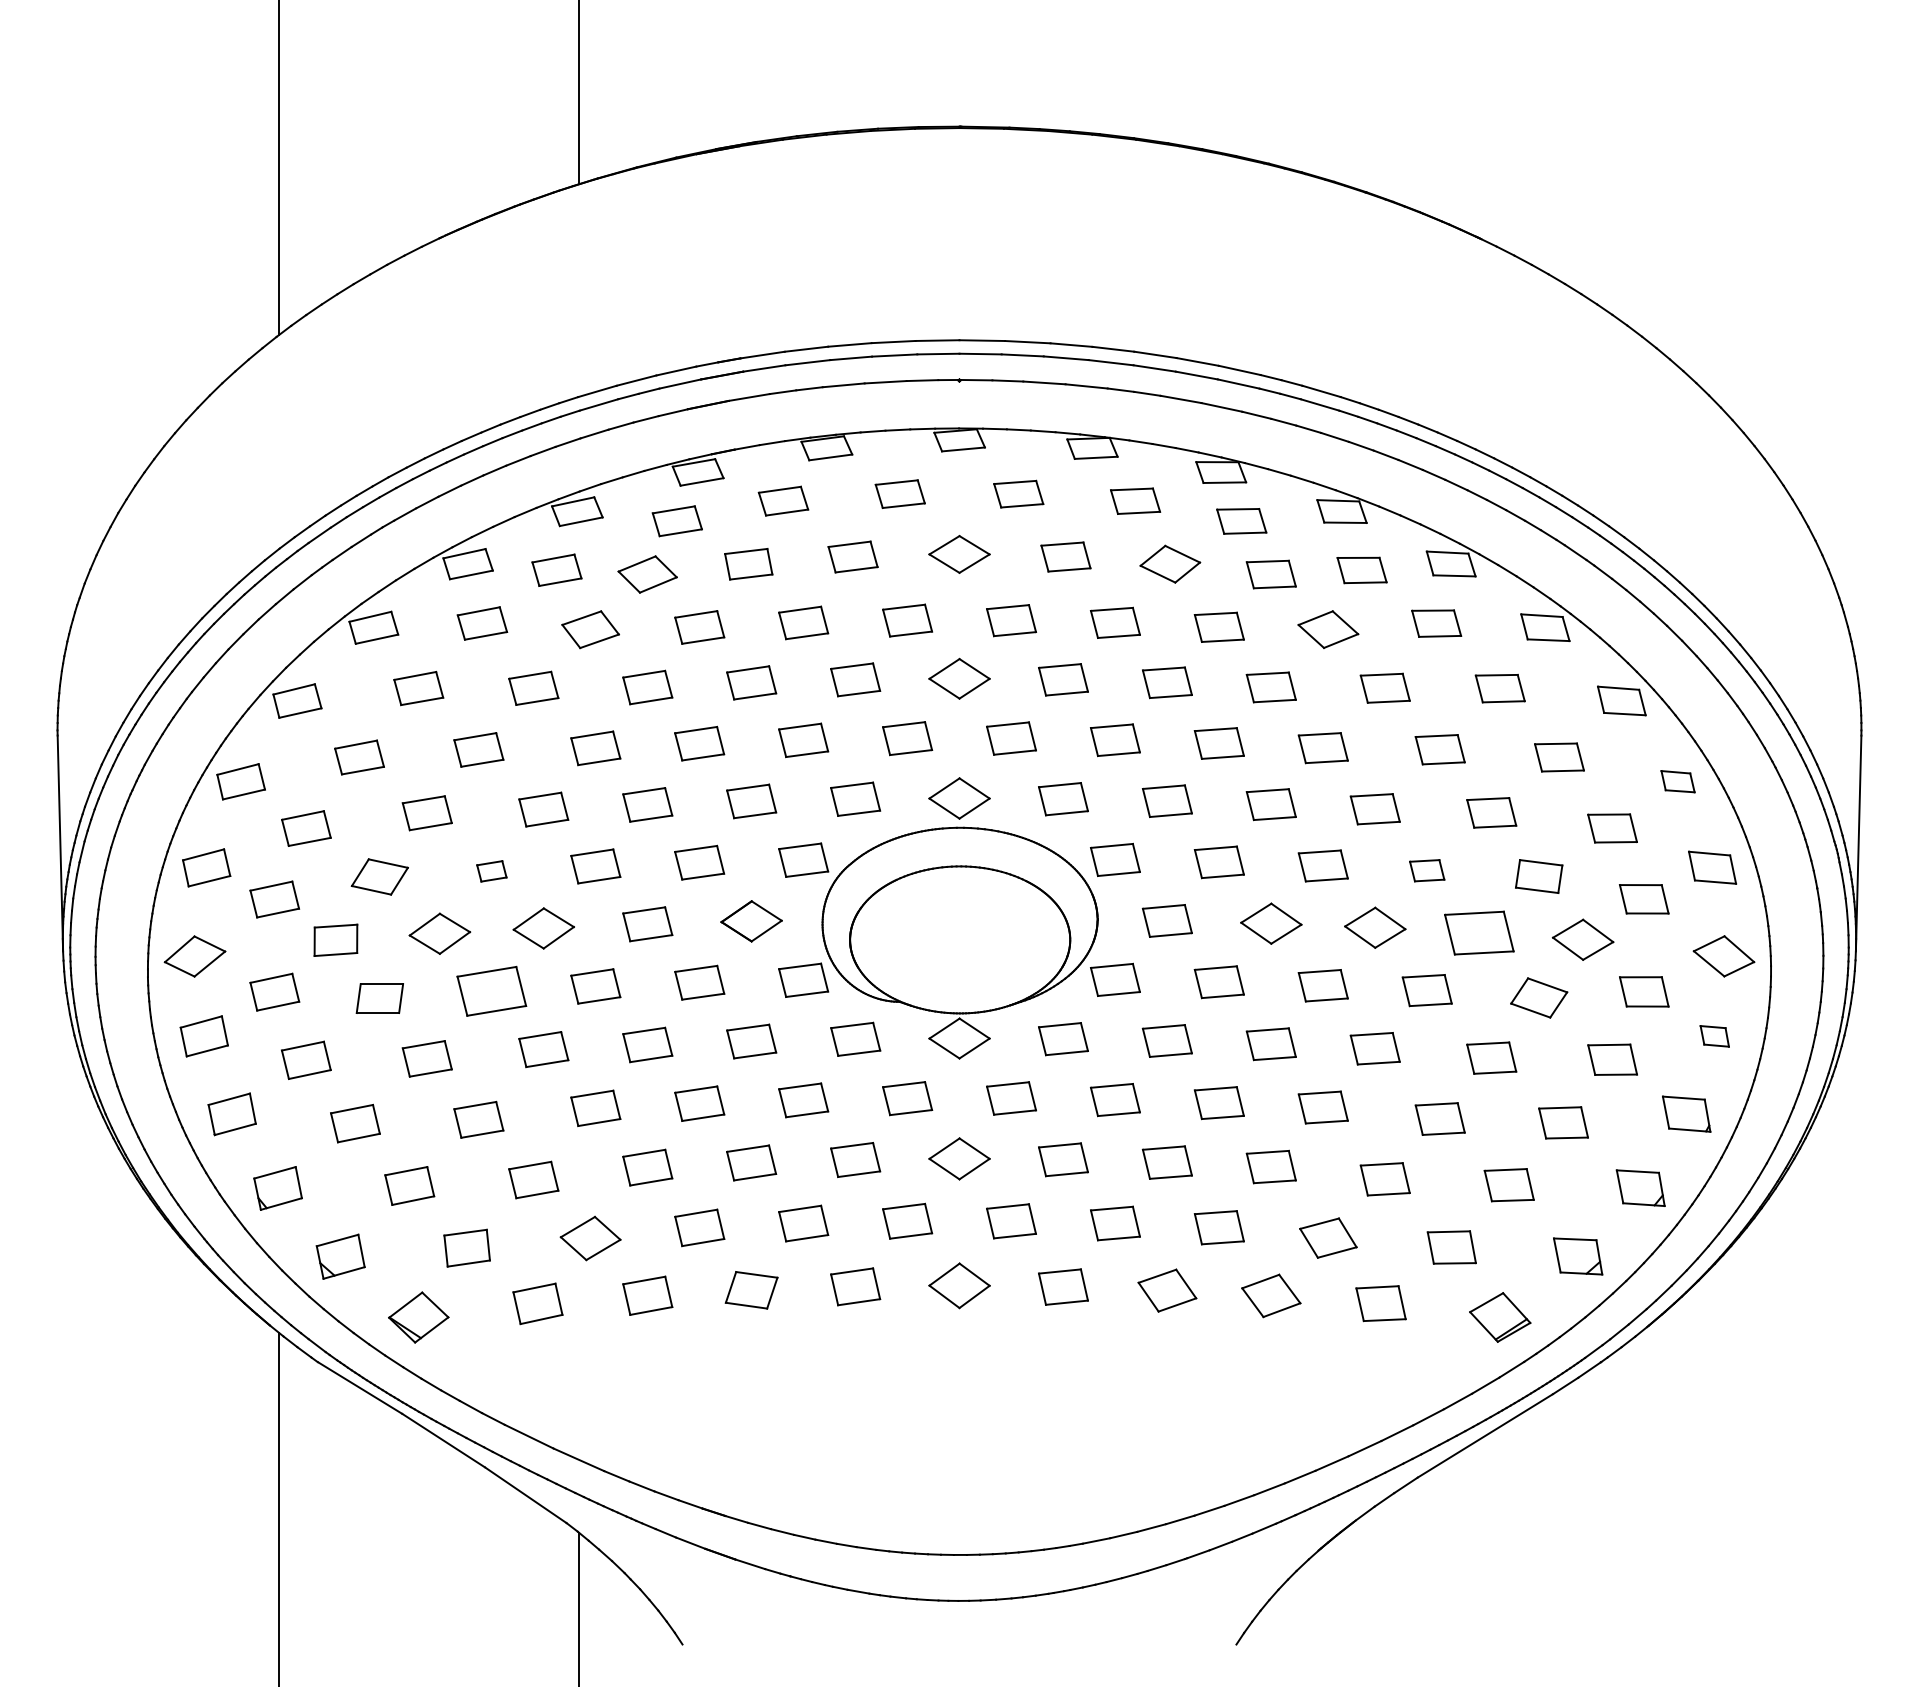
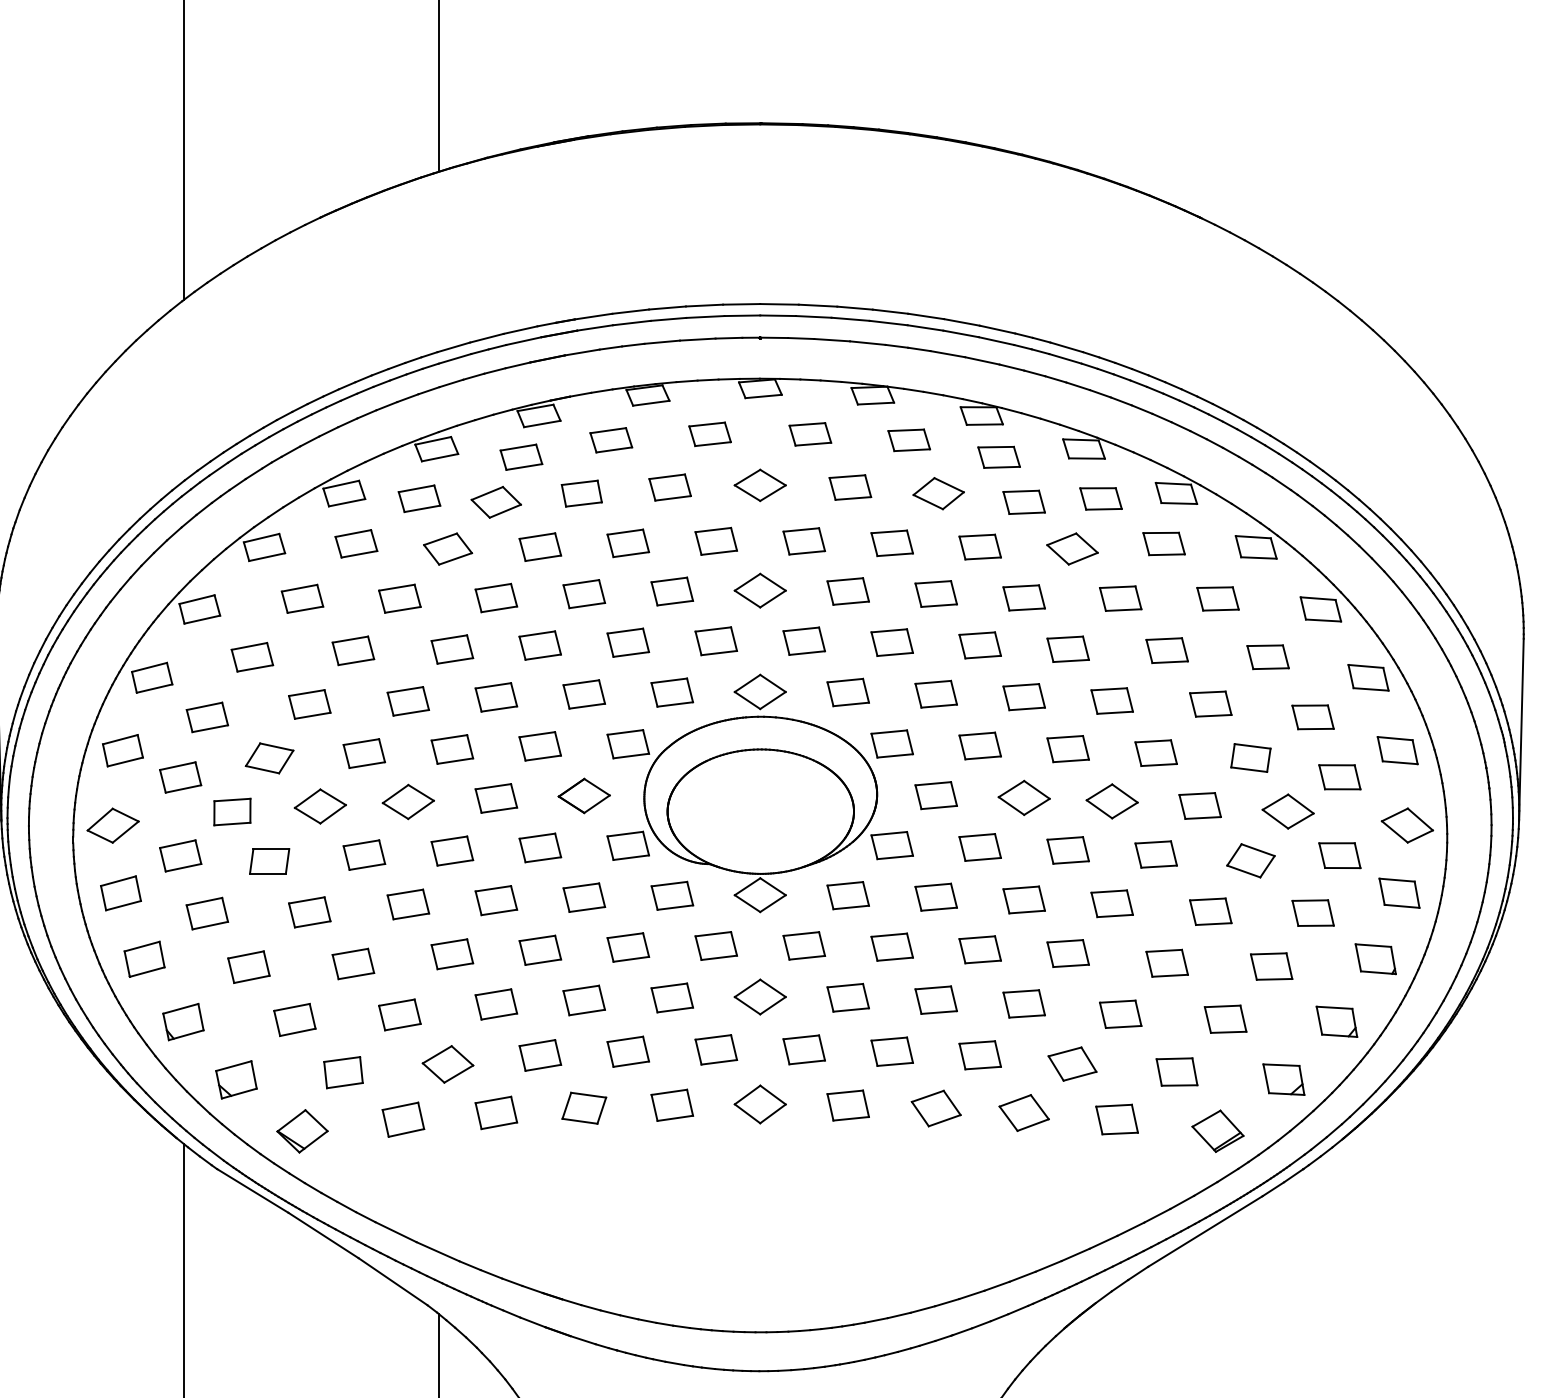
part: (1677, 781) -> (1368, 677), size x1.43
part: (1426, 870) -> (1155, 752), size x1.43
part: (491, 871) -> (364, 753), size x1.67
part: (1478, 933) -> (1199, 806), size x0.71
part: (491, 990) -> (364, 854), size x0.71
part: (1714, 1036) -> (1399, 893), size x1.67

